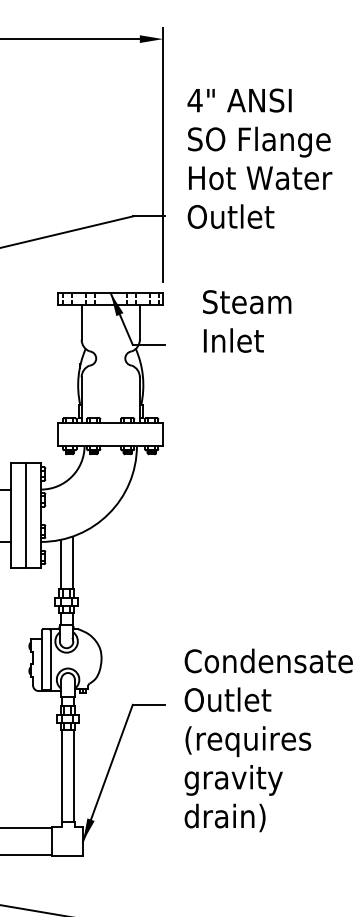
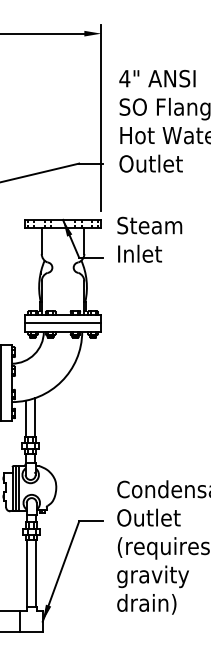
text: (247, 321) -> (150, 239), moved
line: (110, 434) -> (62, 323), added
line: (46, 659) -> (15, 488), added

